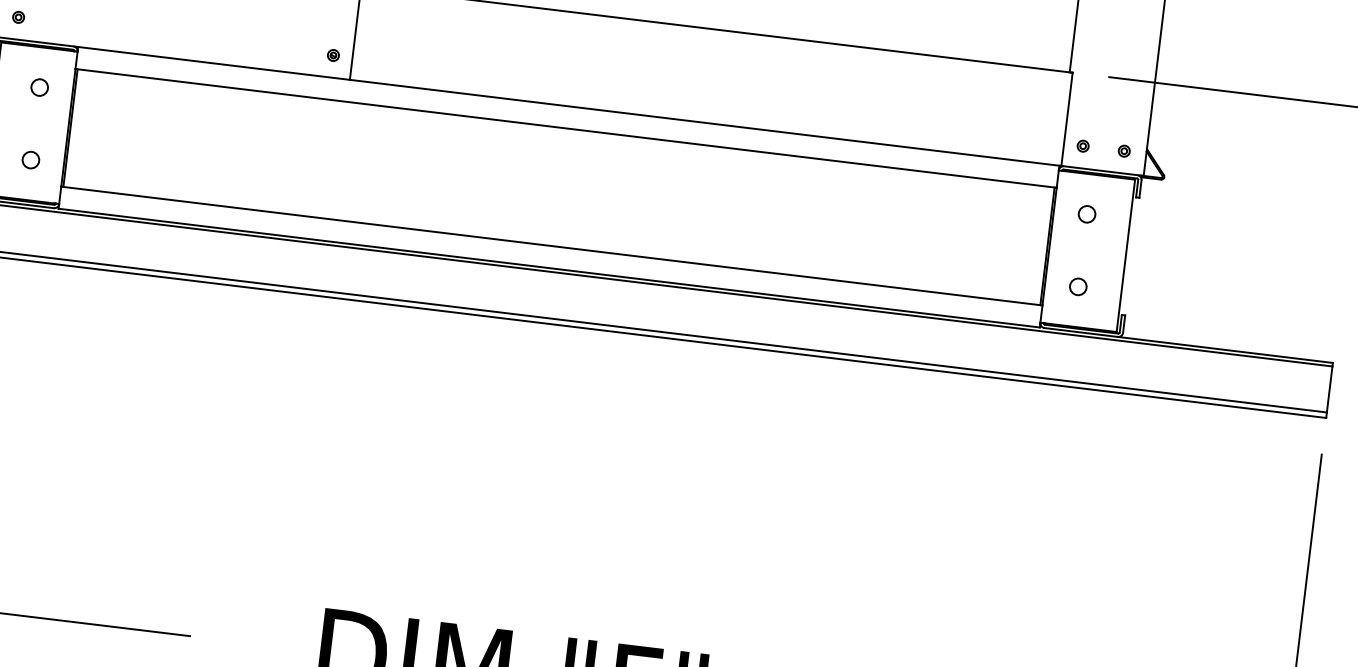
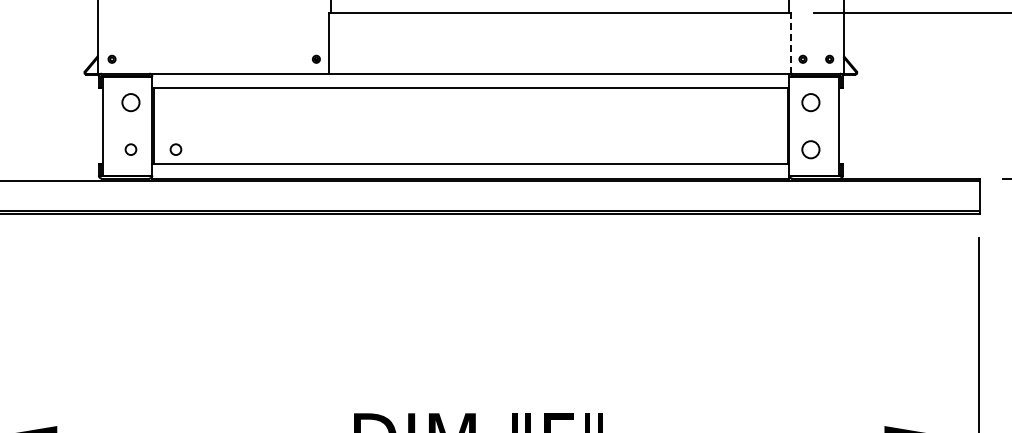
circle: (38, 87) -> (130, 102), size x1.6
line: (1067, 117) -> (790, 42), solid -> dashed
circle: (99, 168) -> (175, 149), added
circle: (1086, 214) -> (810, 102), size x1.6
circle: (1077, 286) -> (810, 149), size x1.6

